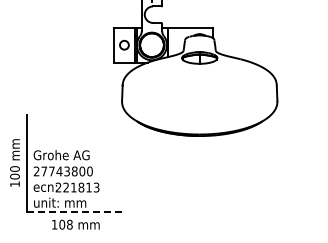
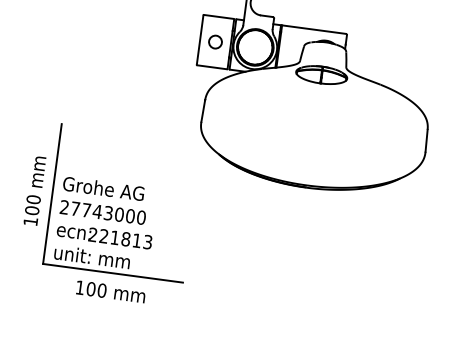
text: (74, 171) -> (119, 214), 27743800 -> 27743000
line: (76, 211) -> (114, 272), dashed -> solid
text: (69, 224) -> (101, 290), 108 -> 100

